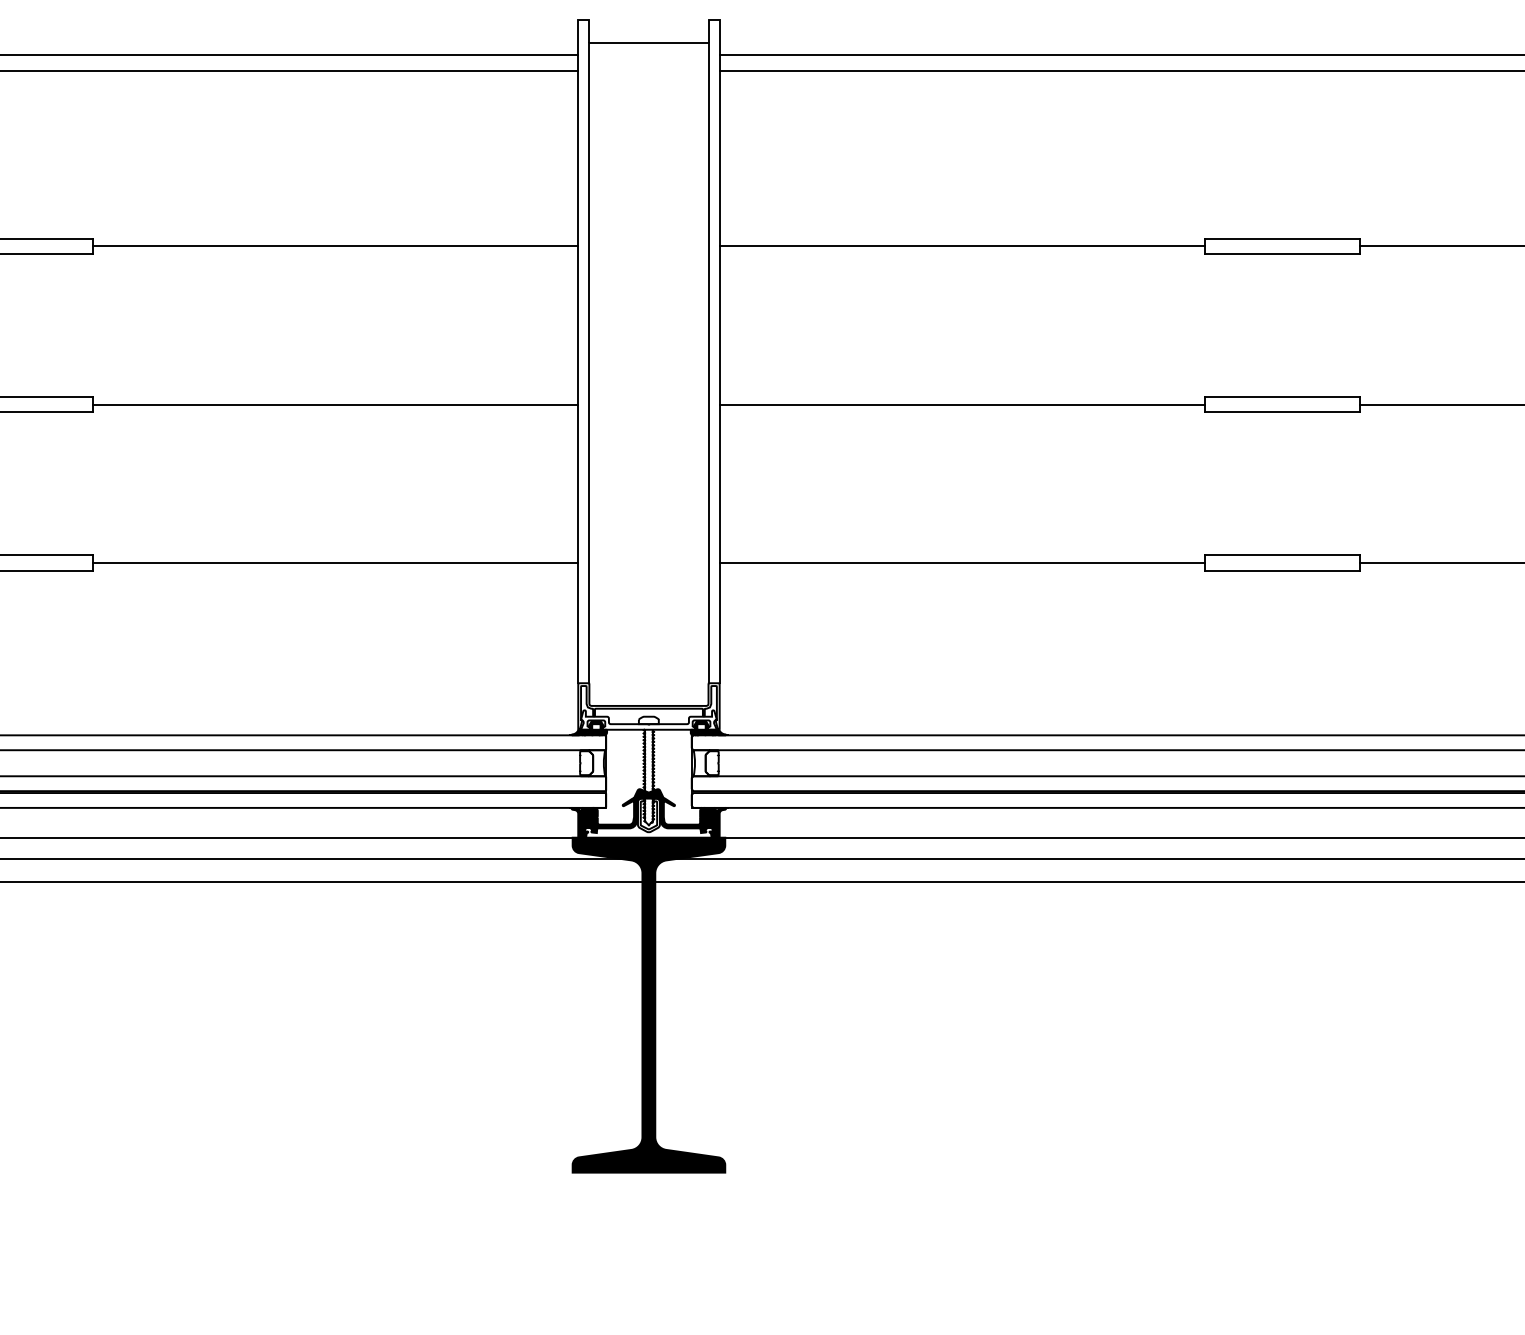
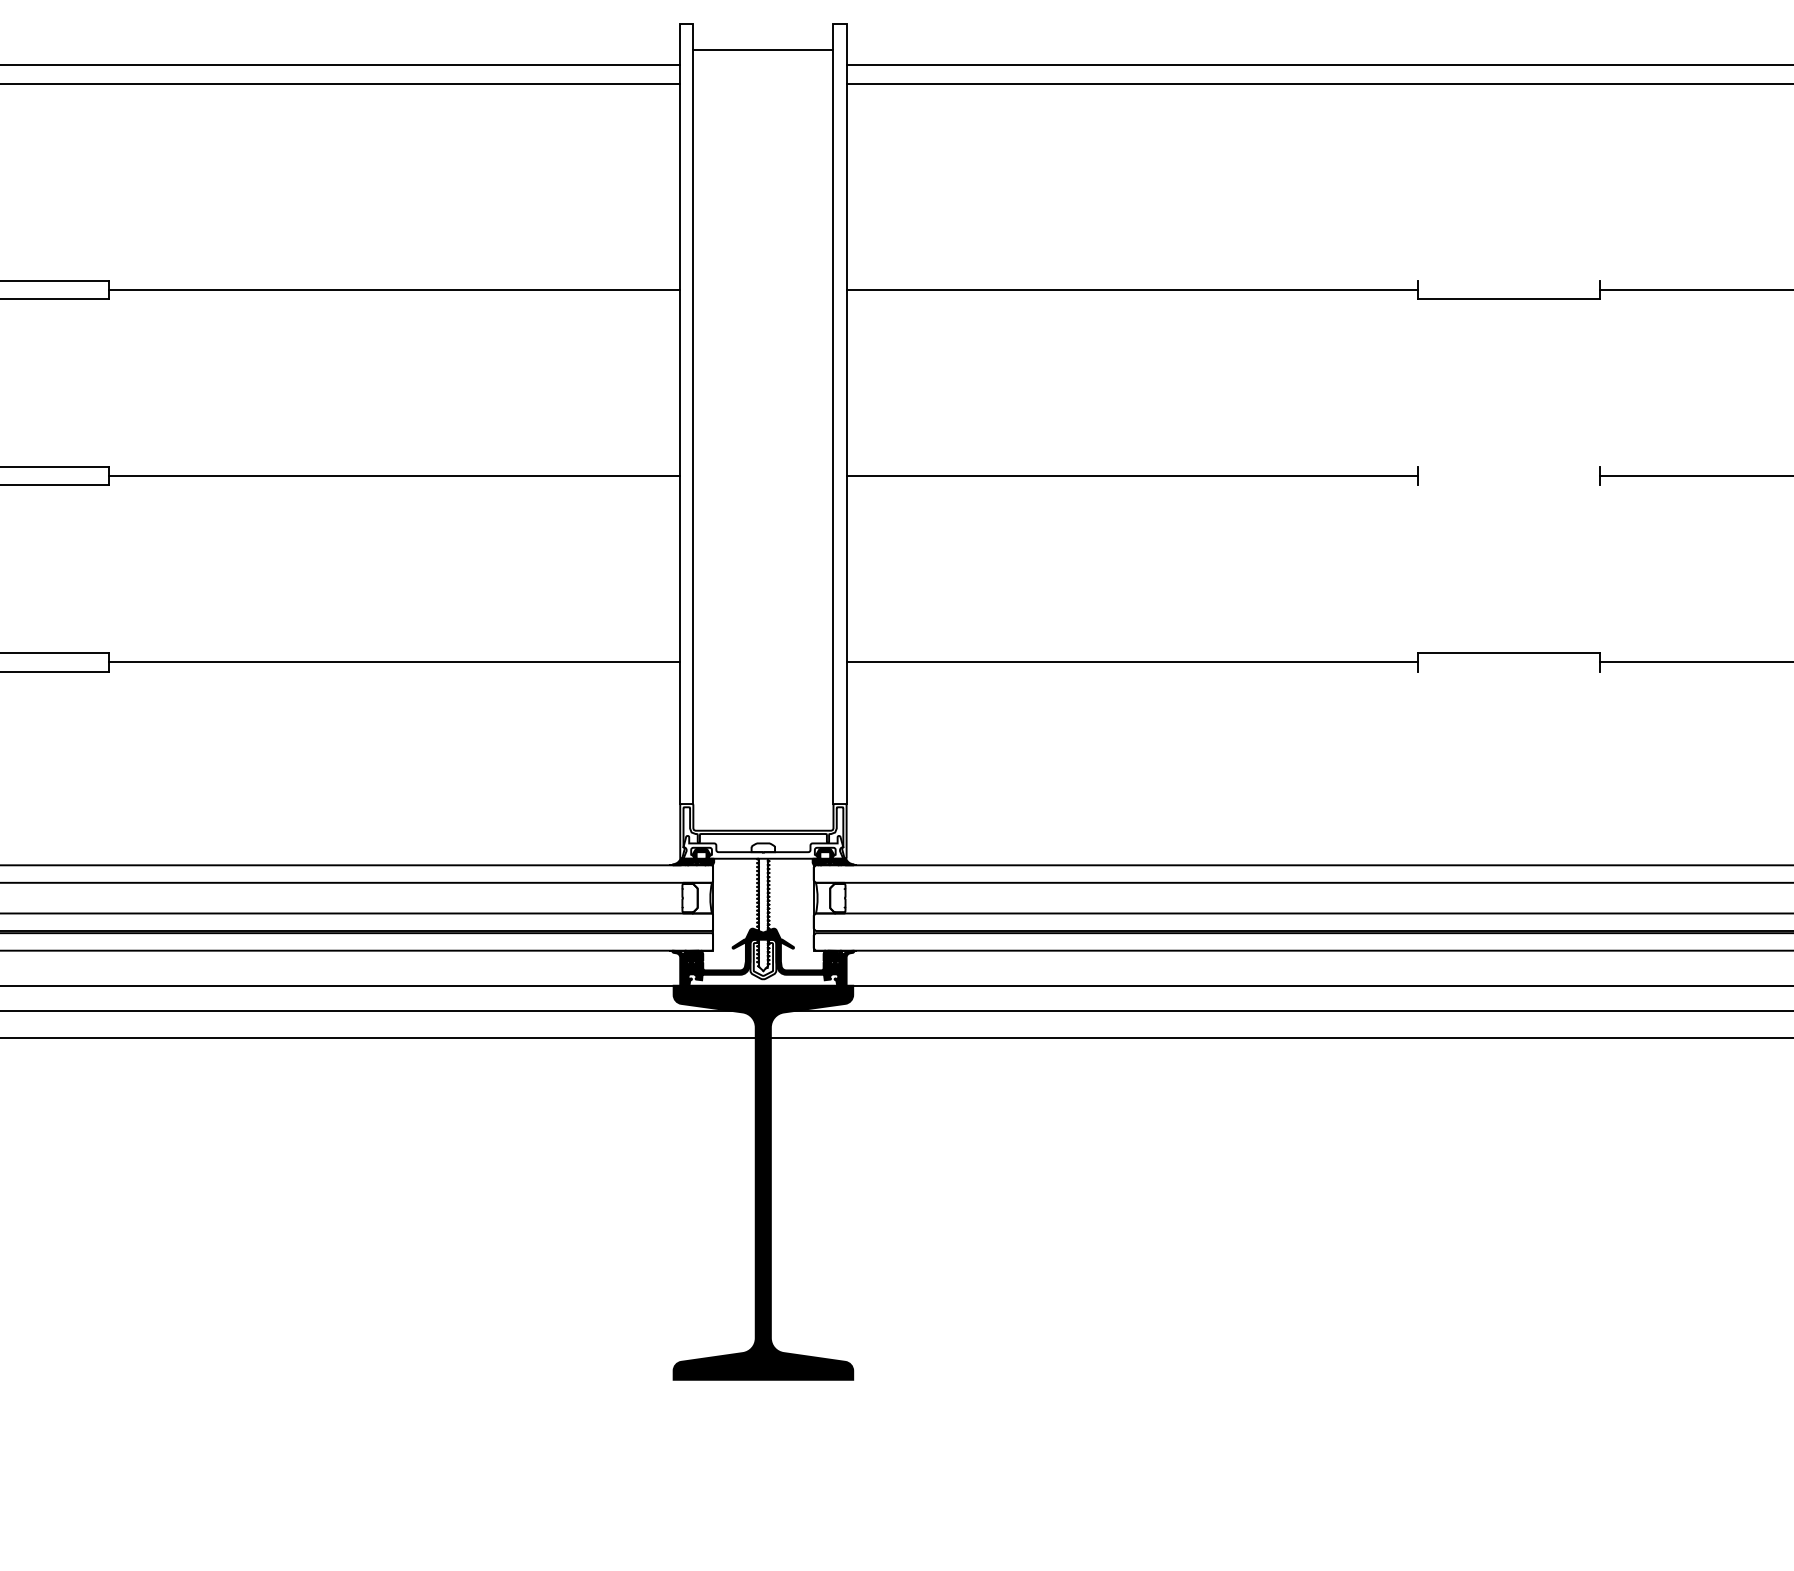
line: (1282, 238) -> (1508, 280), removed
line: (1282, 396) -> (1508, 466), removed
line: (1282, 412) -> (1508, 485), removed
line: (1282, 570) -> (1508, 671), removed

